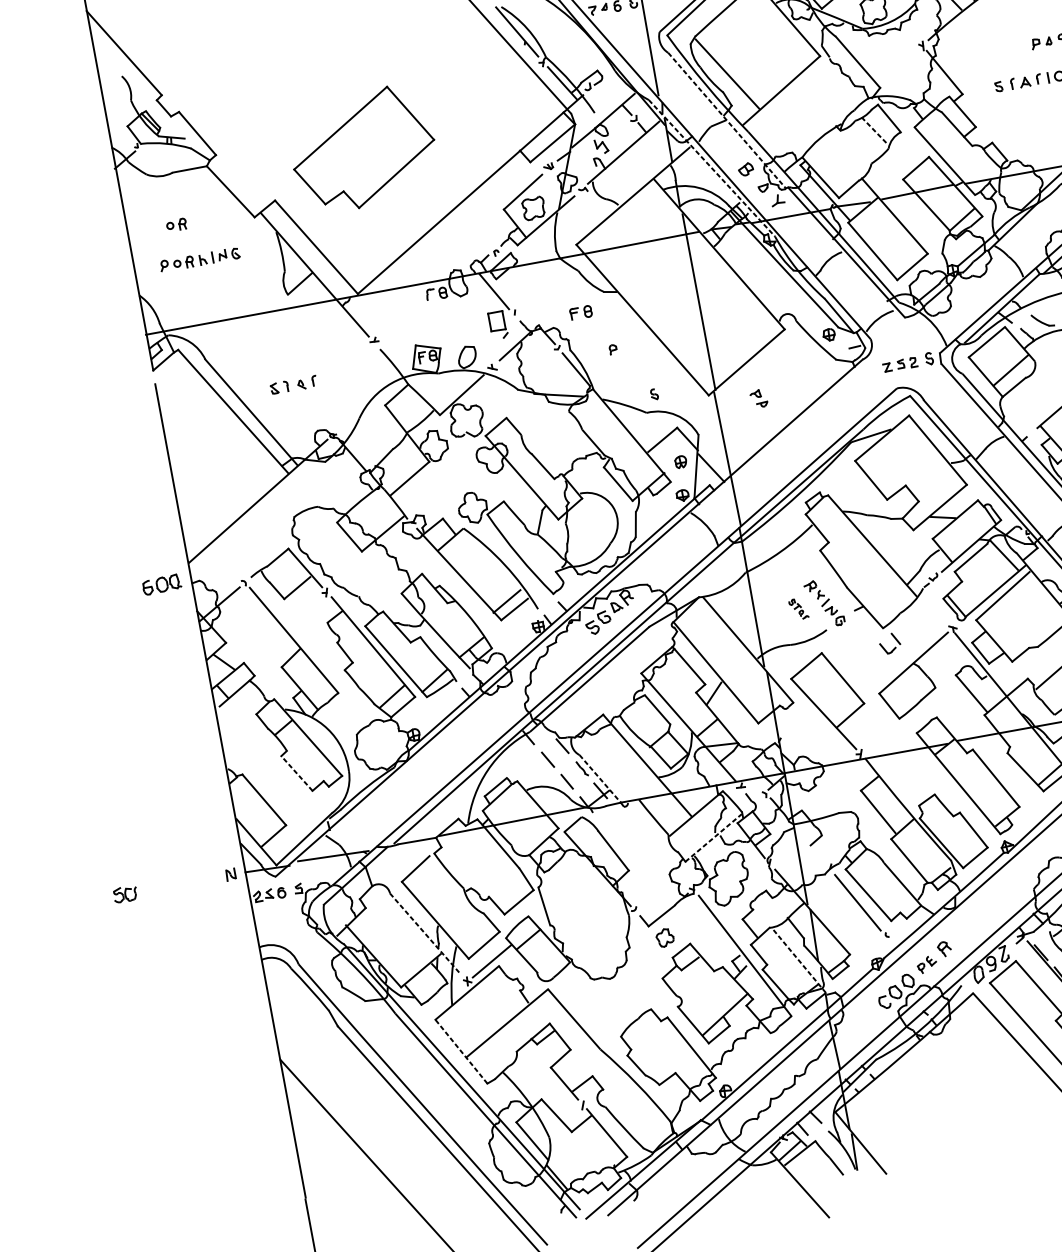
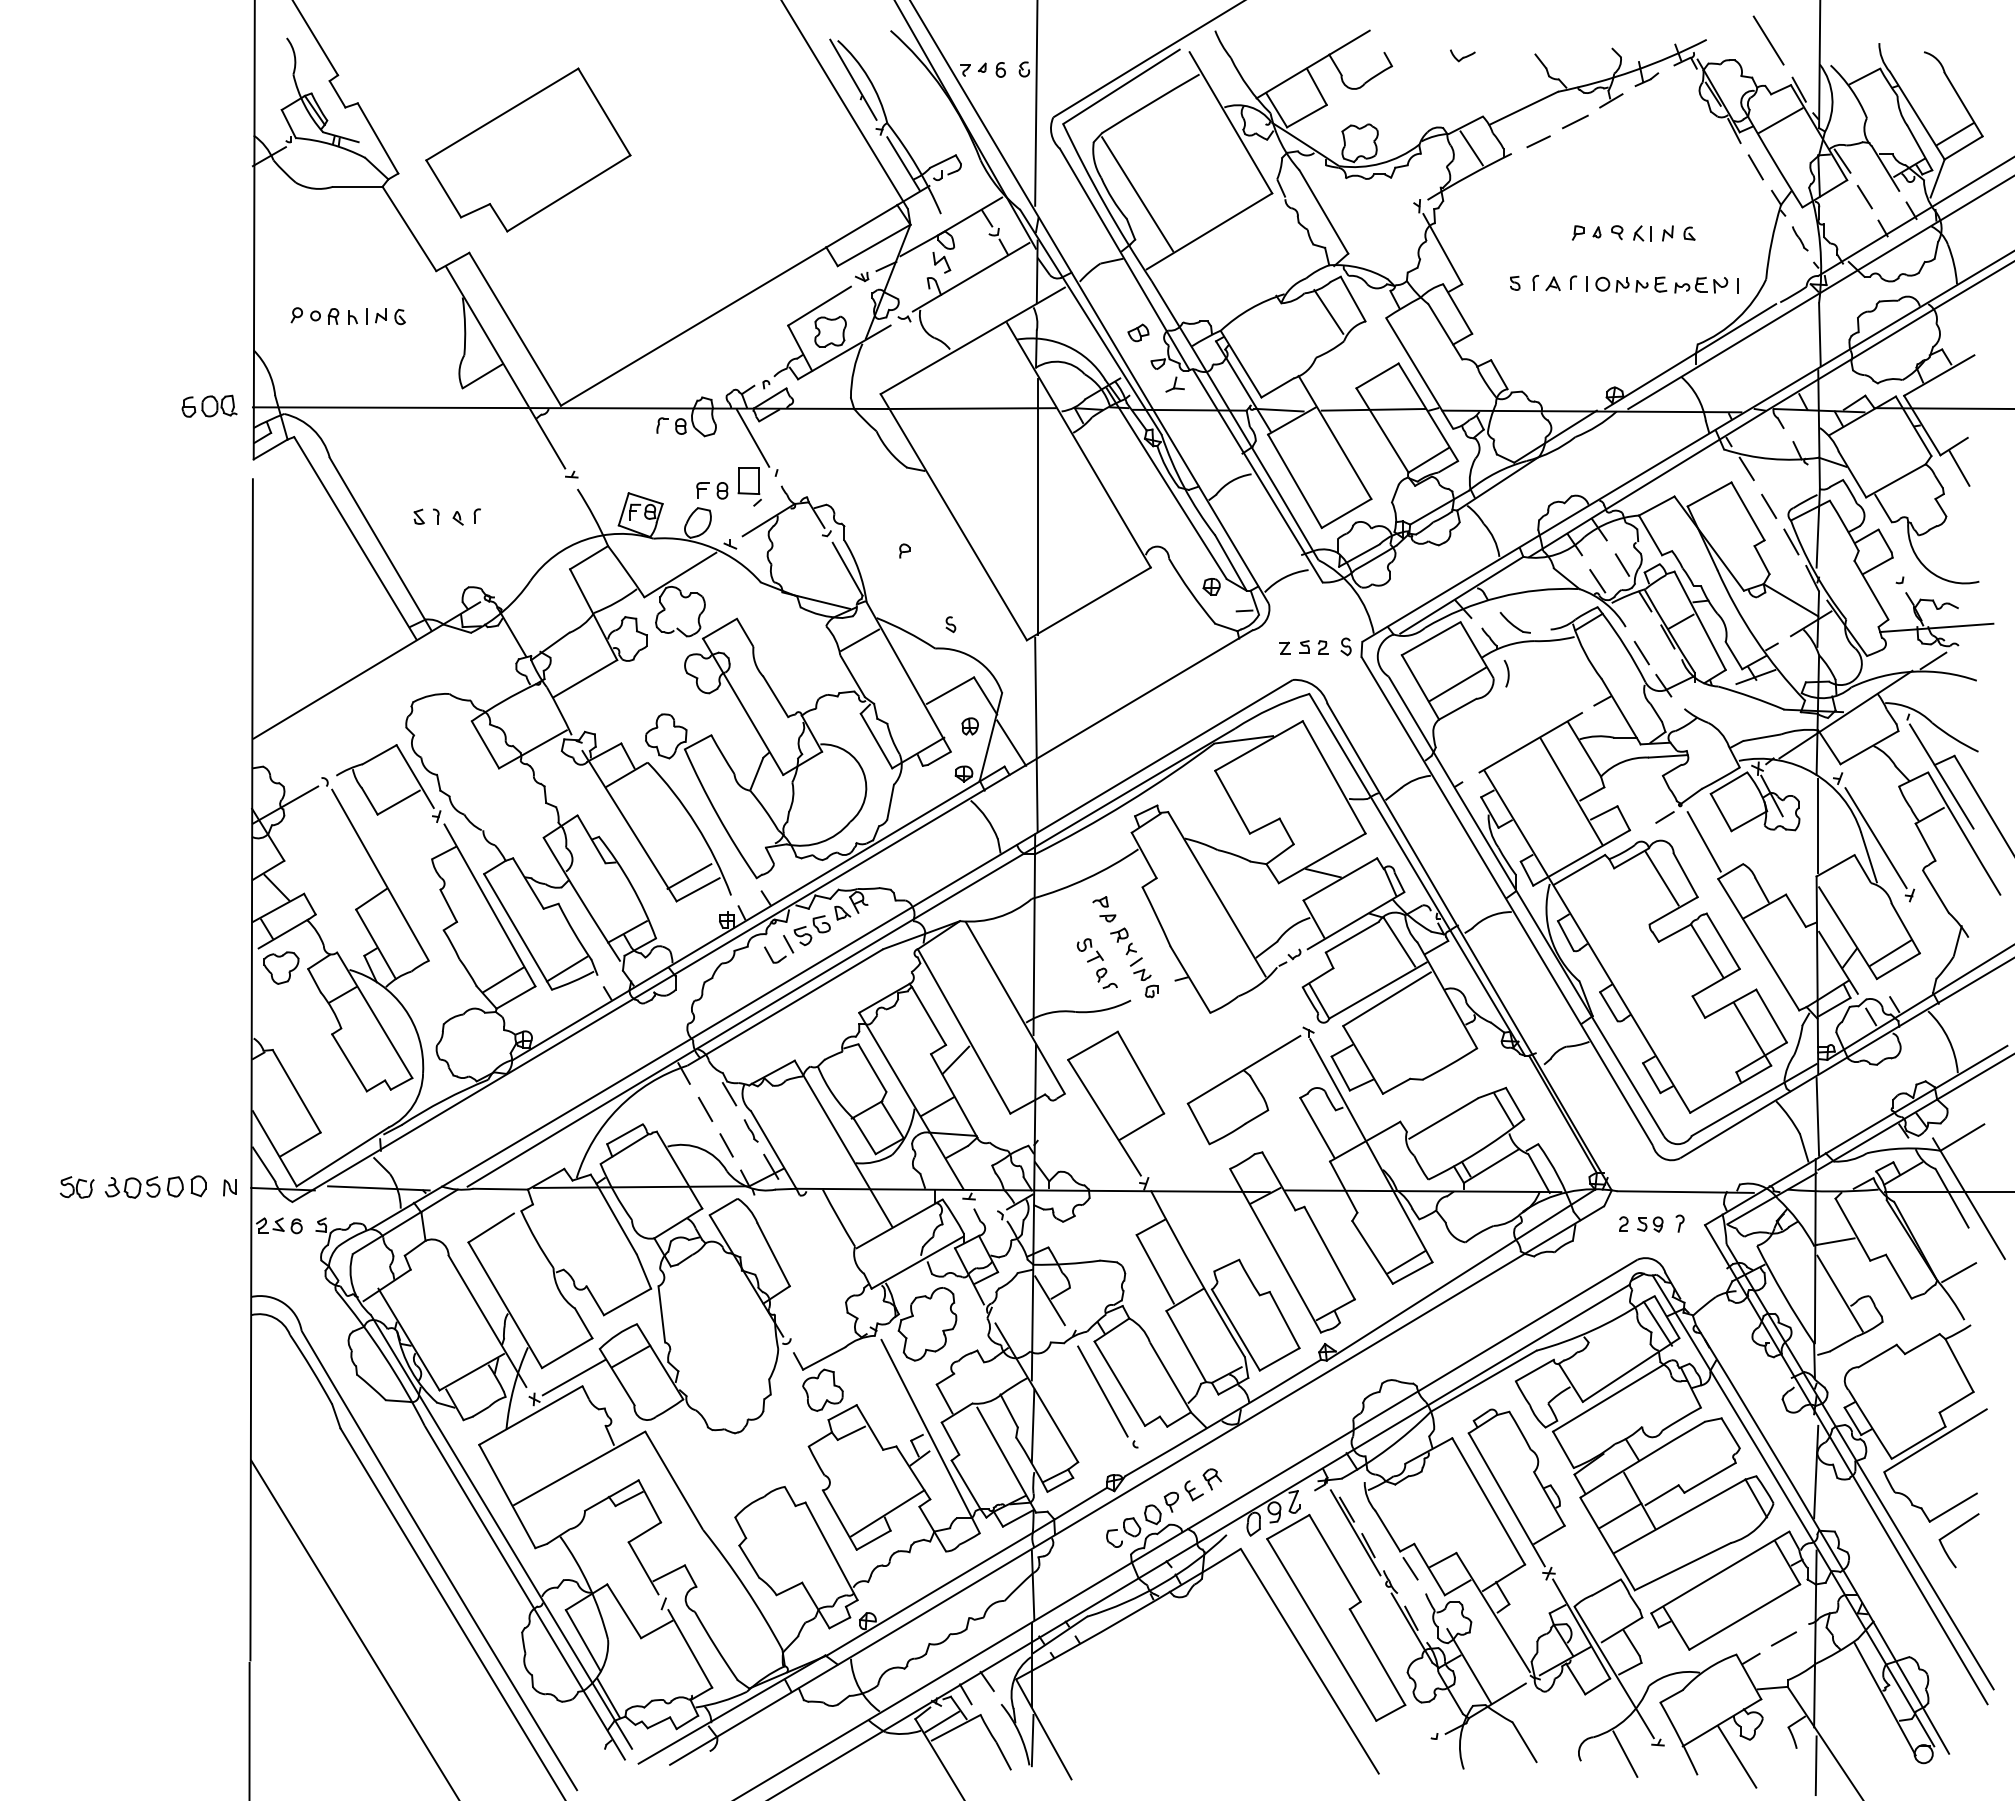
line: (727, 120) -> (1125, 259), dashed -> solid
line: (874, 130) -> (1329, 312), dashed -> solid
part: (363, 148) -> (528, 149), moved
line: (711, 168) -> (1090, 322), dashed -> solid
part: (176, 225) -> (324, 261), removed
part: (581, 312) -> (712, 490), moved
arc: (1043, 356) -> (1507, 673), added
part: (759, 398) -> (1104, 909), moved
line: (594, 416) -> (860, 640), added
part: (161, 584) -> (209, 405), moved
part: (798, 608) -> (1096, 963), size x1.67
part: (895, 647) -> (785, 955), moved
part: (237, 716) -> (281, 967), added
line: (296, 773) -> (349, 1062), dashed -> solid
line: (599, 778) -> (773, 1149), dashed -> solid
line: (713, 837) -> (917, 1262), dashed -> solid
line: (809, 846) -> (1049, 1300), added
part: (179, 883) -> (155, 1186), added
line: (425, 933) -> (487, 1321), dashed -> solid
part: (664, 937) -> (822, 1389), size x1.67
line: (800, 962) -> (1006, 1460), dashed -> solid
part: (926, 964) -> (1183, 1496), size x1.43
line: (461, 1051) -> (507, 1496), dashed -> solid

